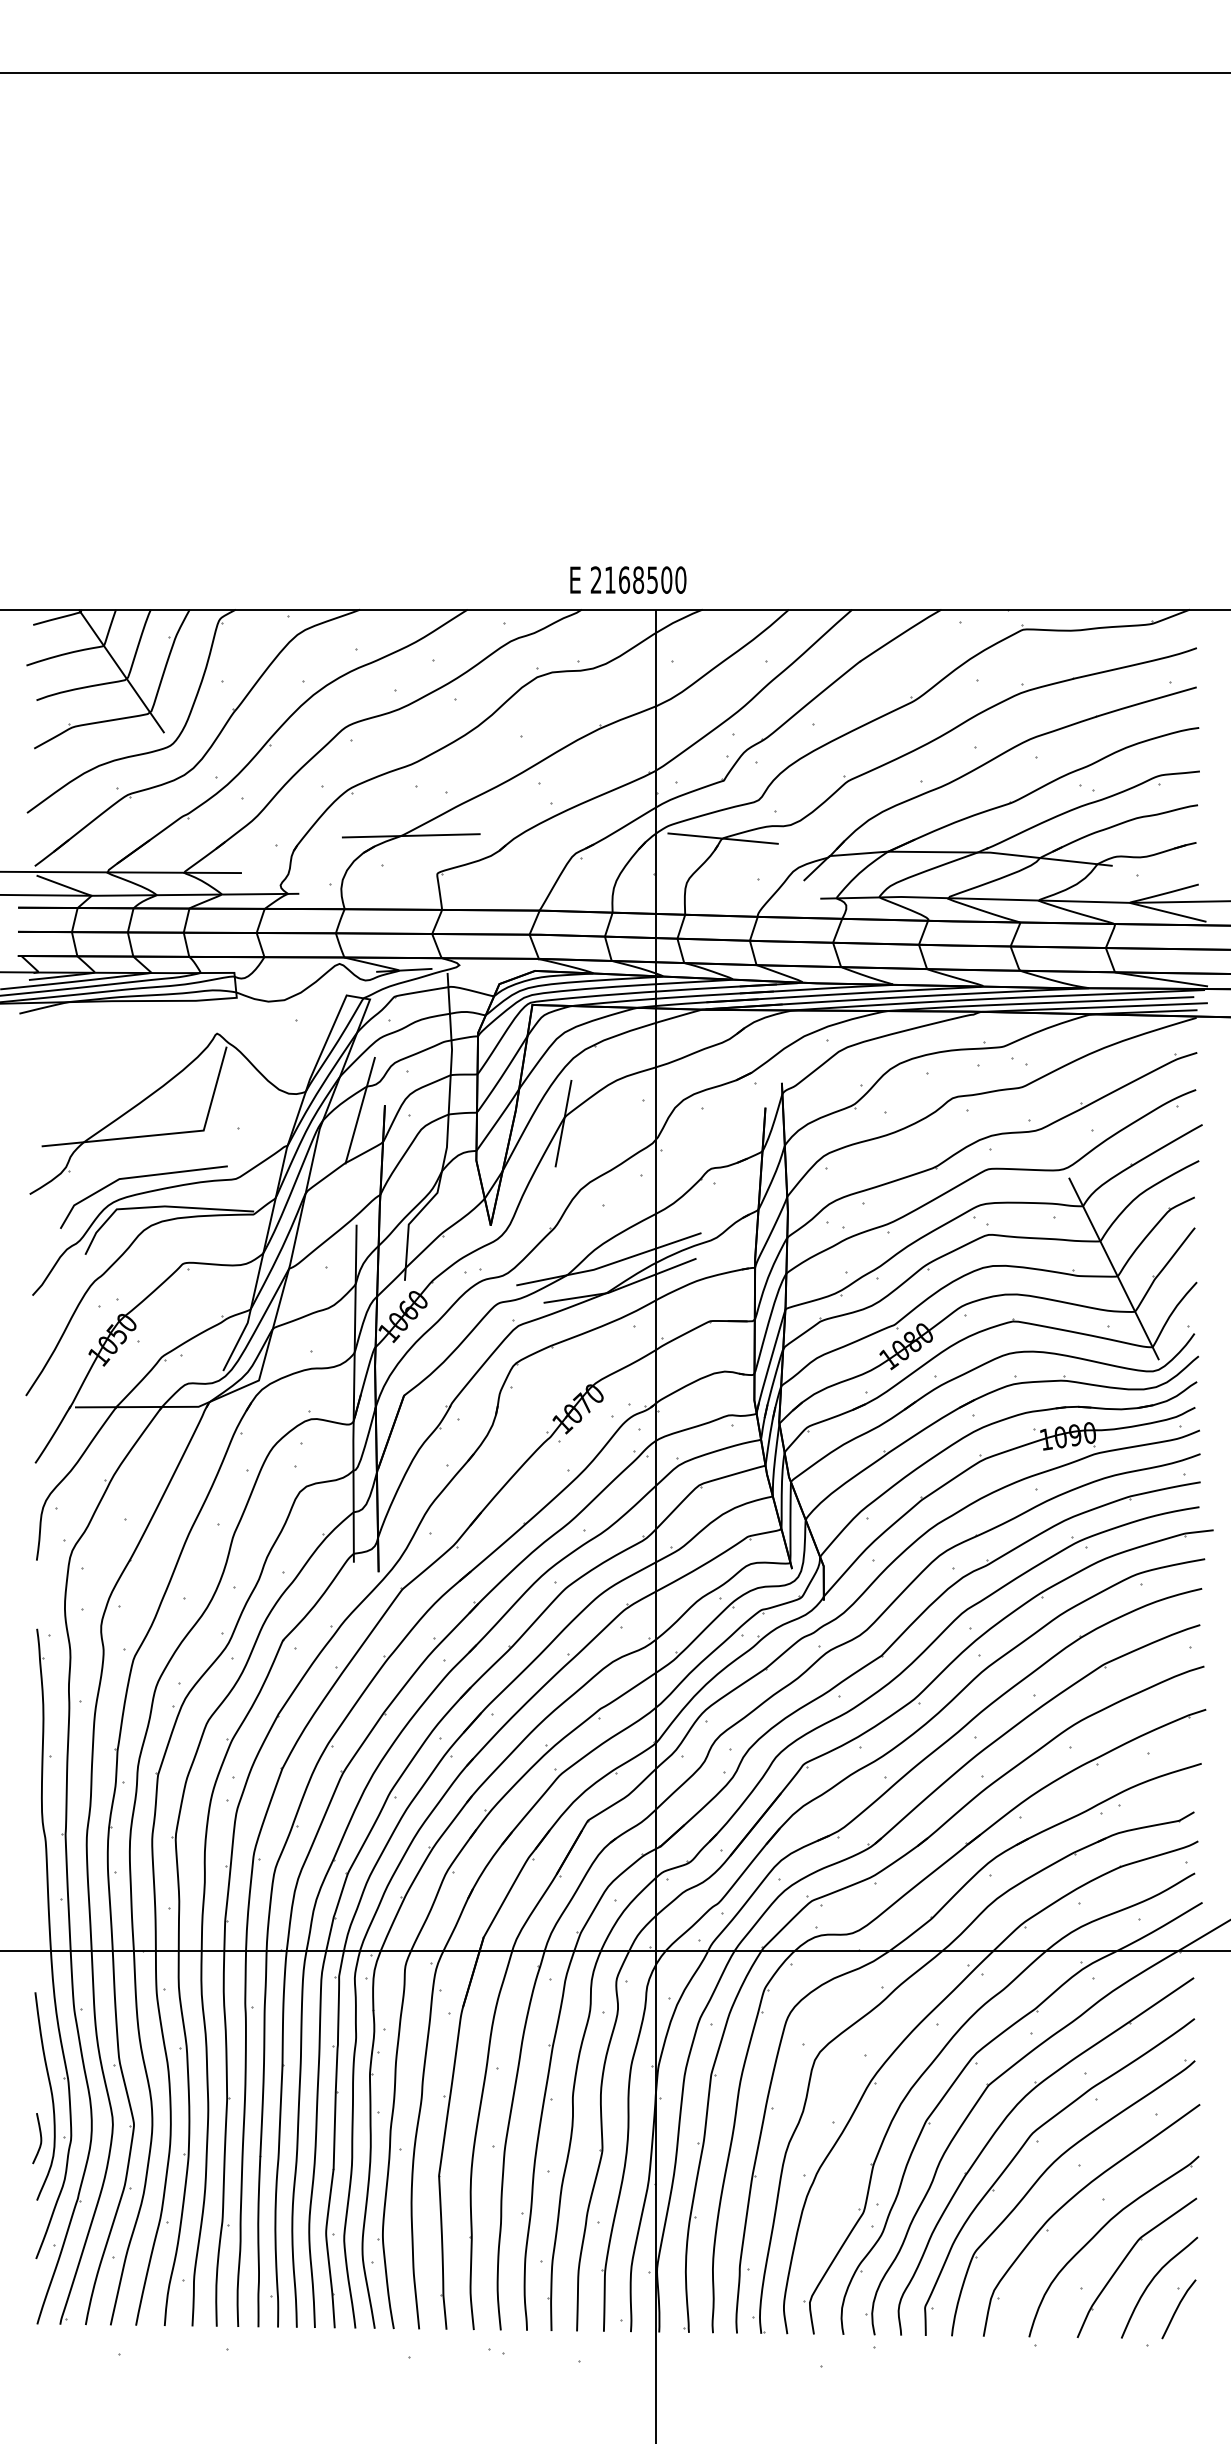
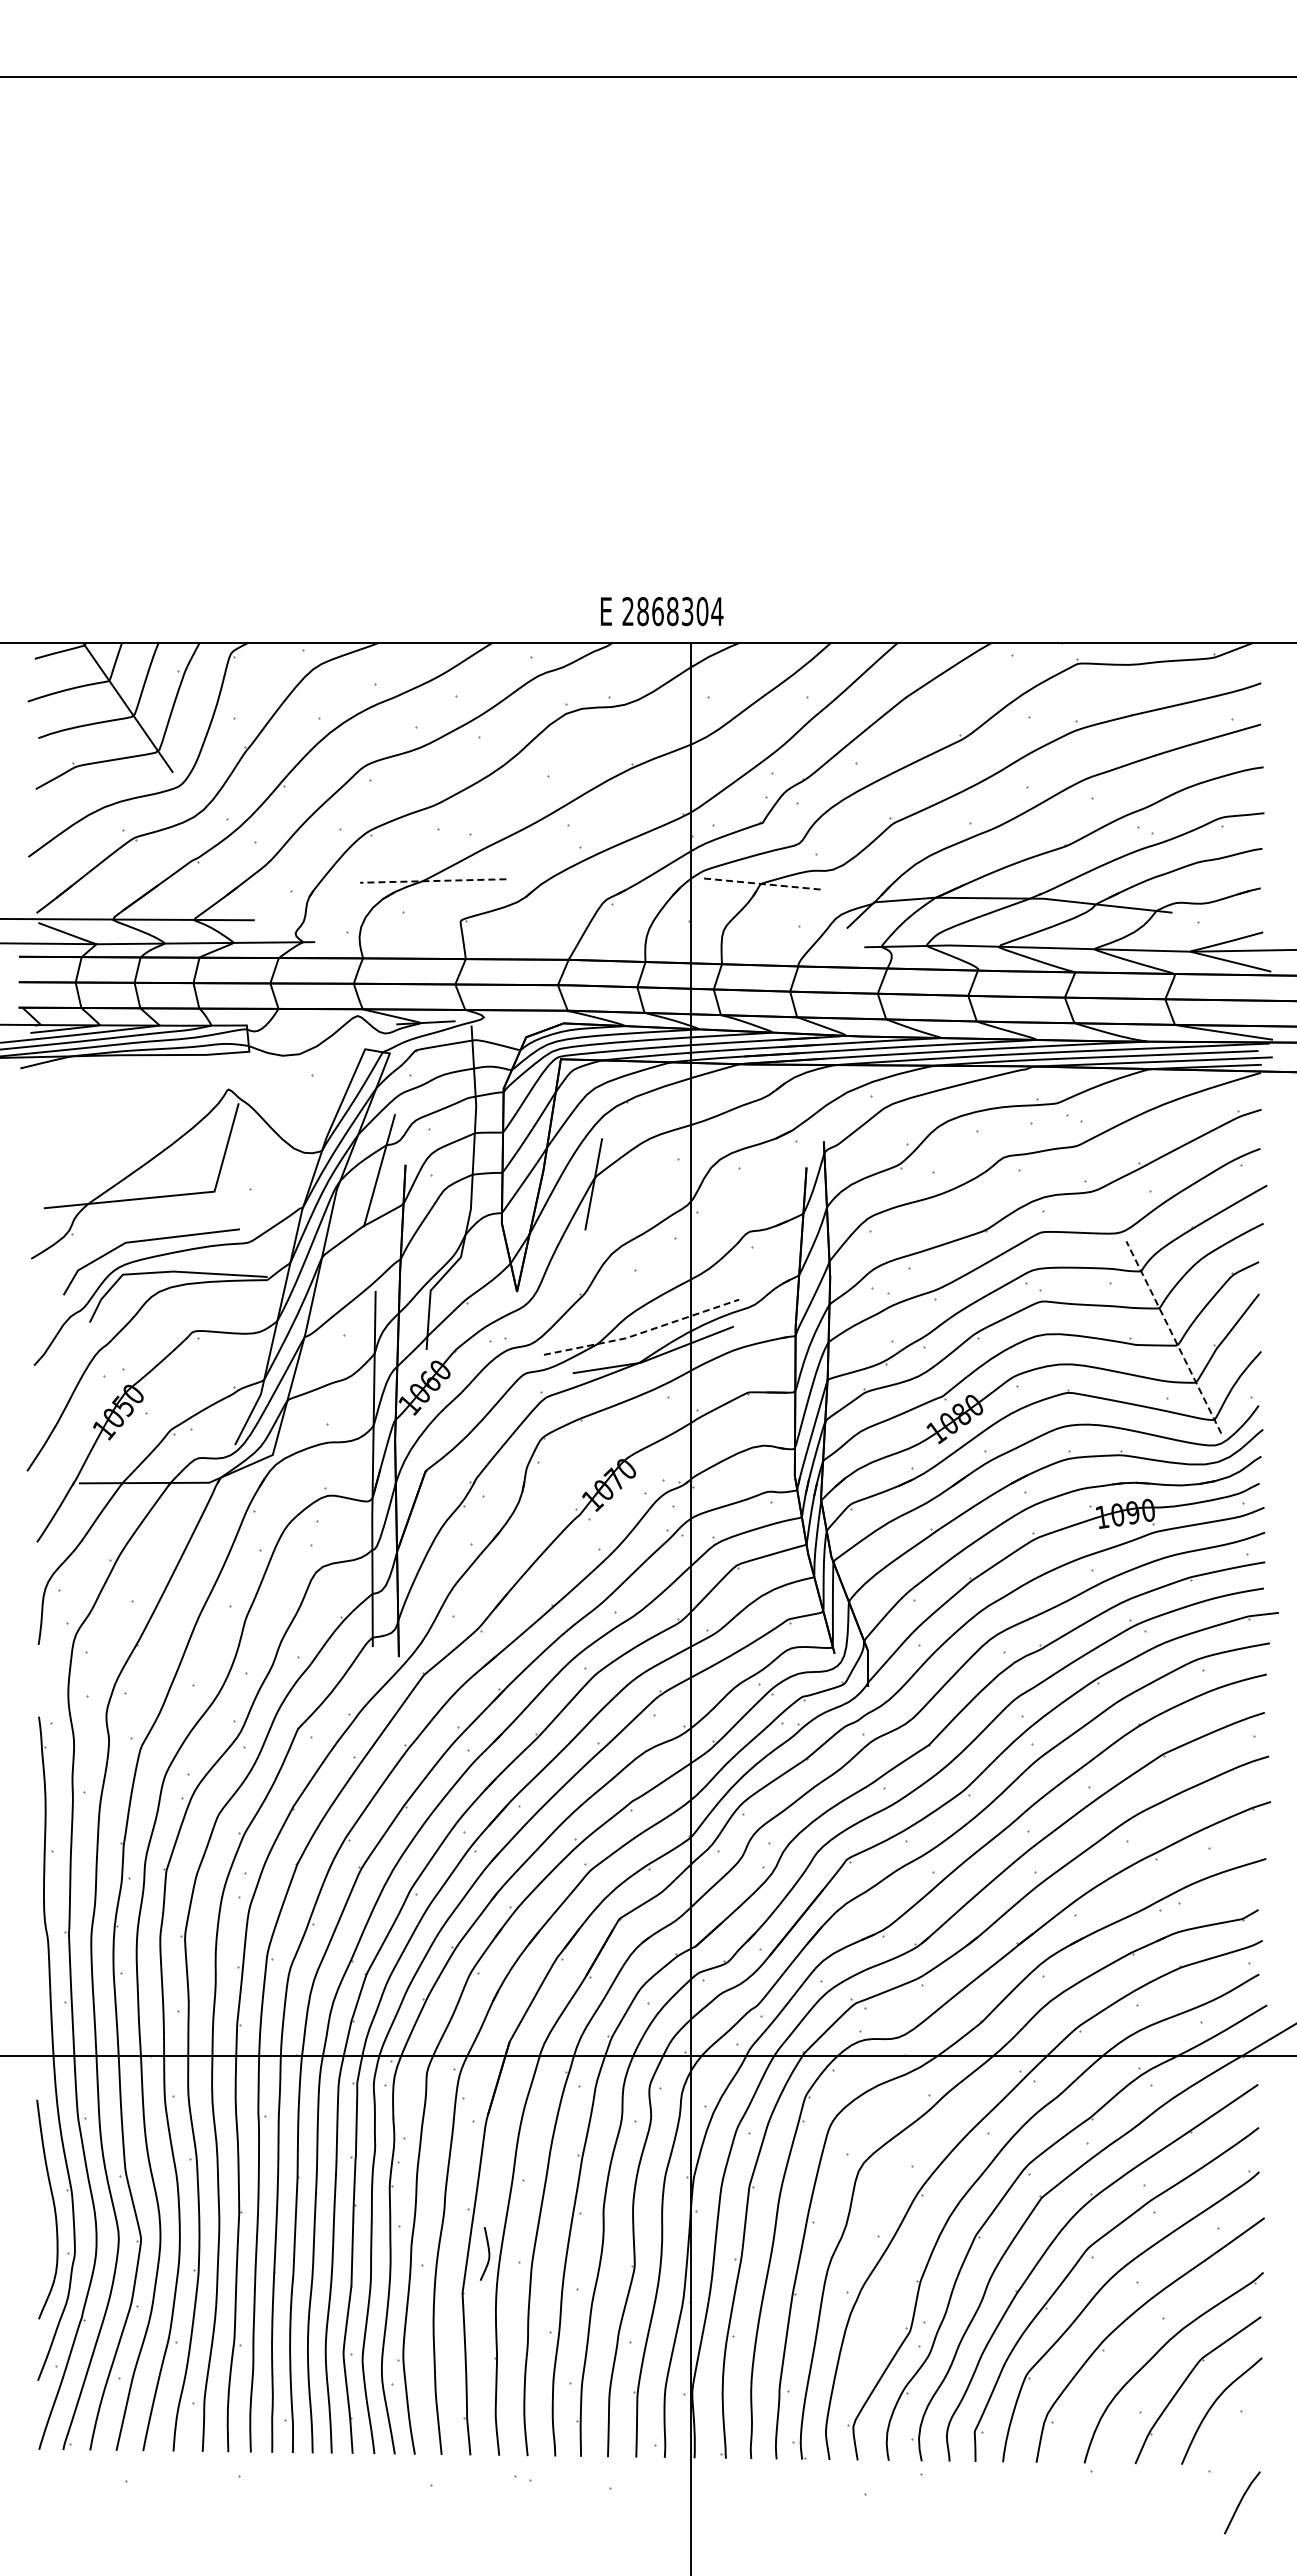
text: (645, 580) -> (680, 611), 2168500 -> 2868304
line: (410, 836) -> (432, 881), solid -> dashed
line: (722, 839) -> (761, 884), solid -> dashed
line: (609, 1264) -> (642, 1332), solid -> dashed
line: (1113, 1268) -> (1173, 1337), solid -> dashed
curve: (40, 2138) -> (488, 2253), moved
curve: (1178, 2308) -> (1241, 2502), moved

